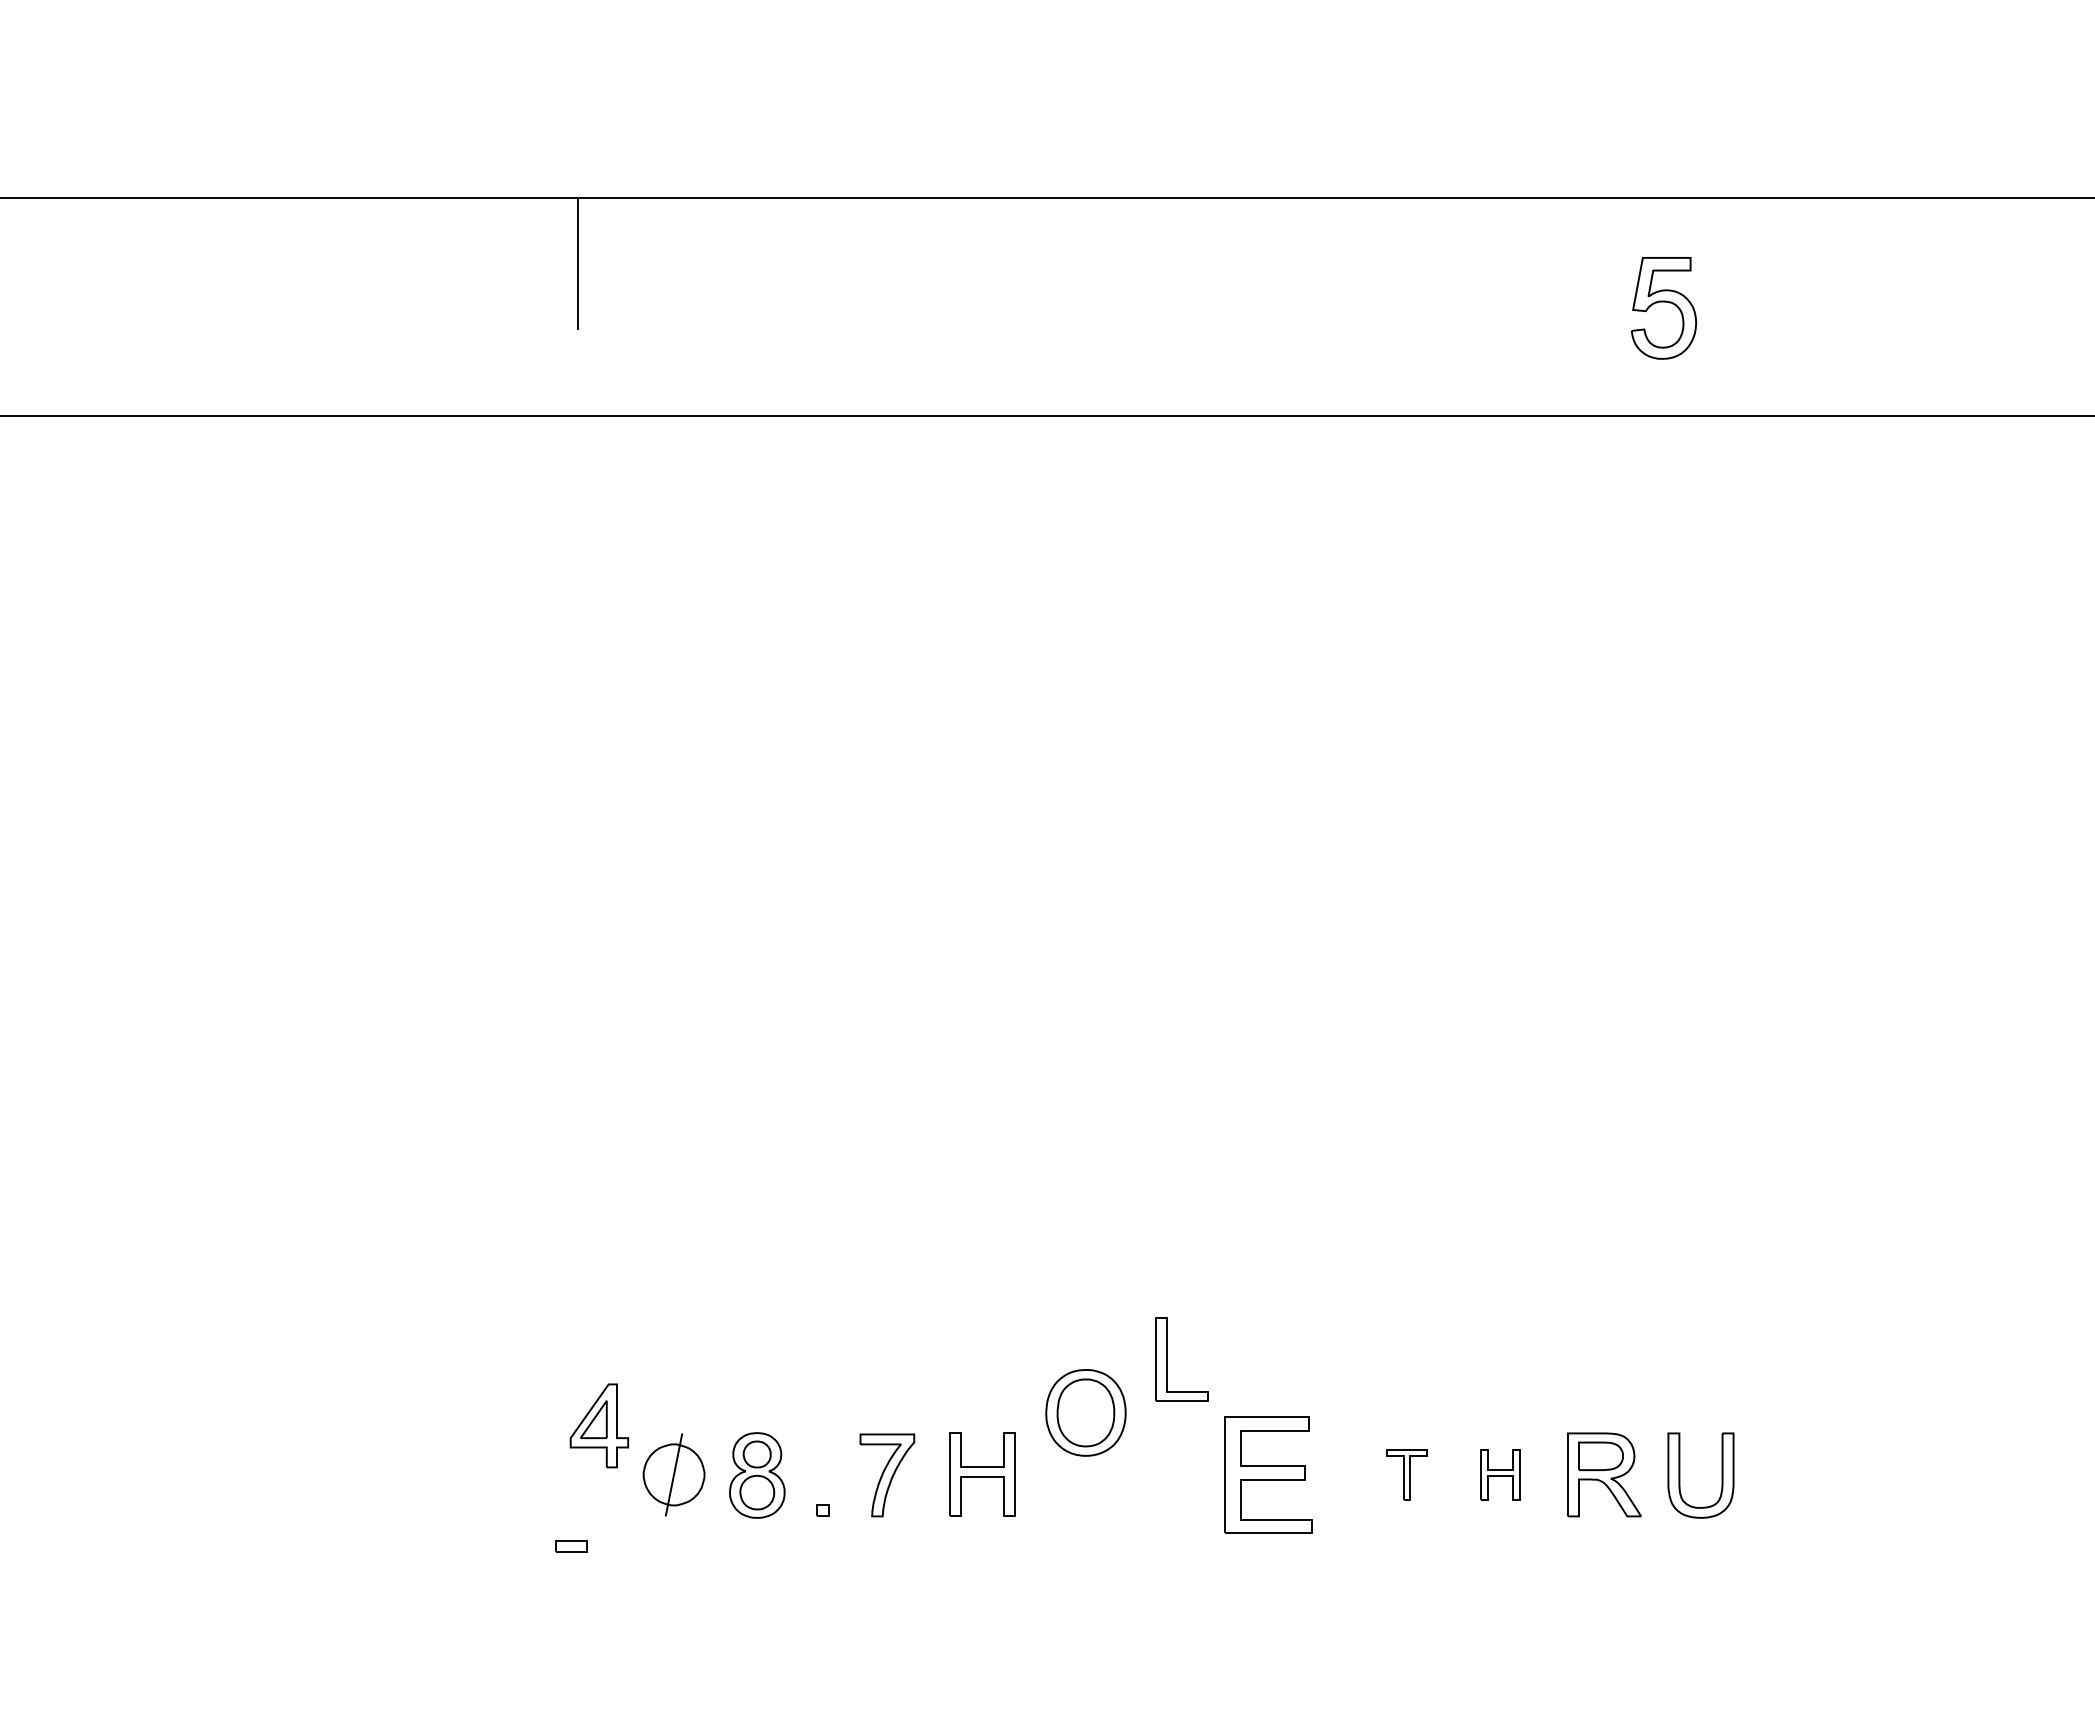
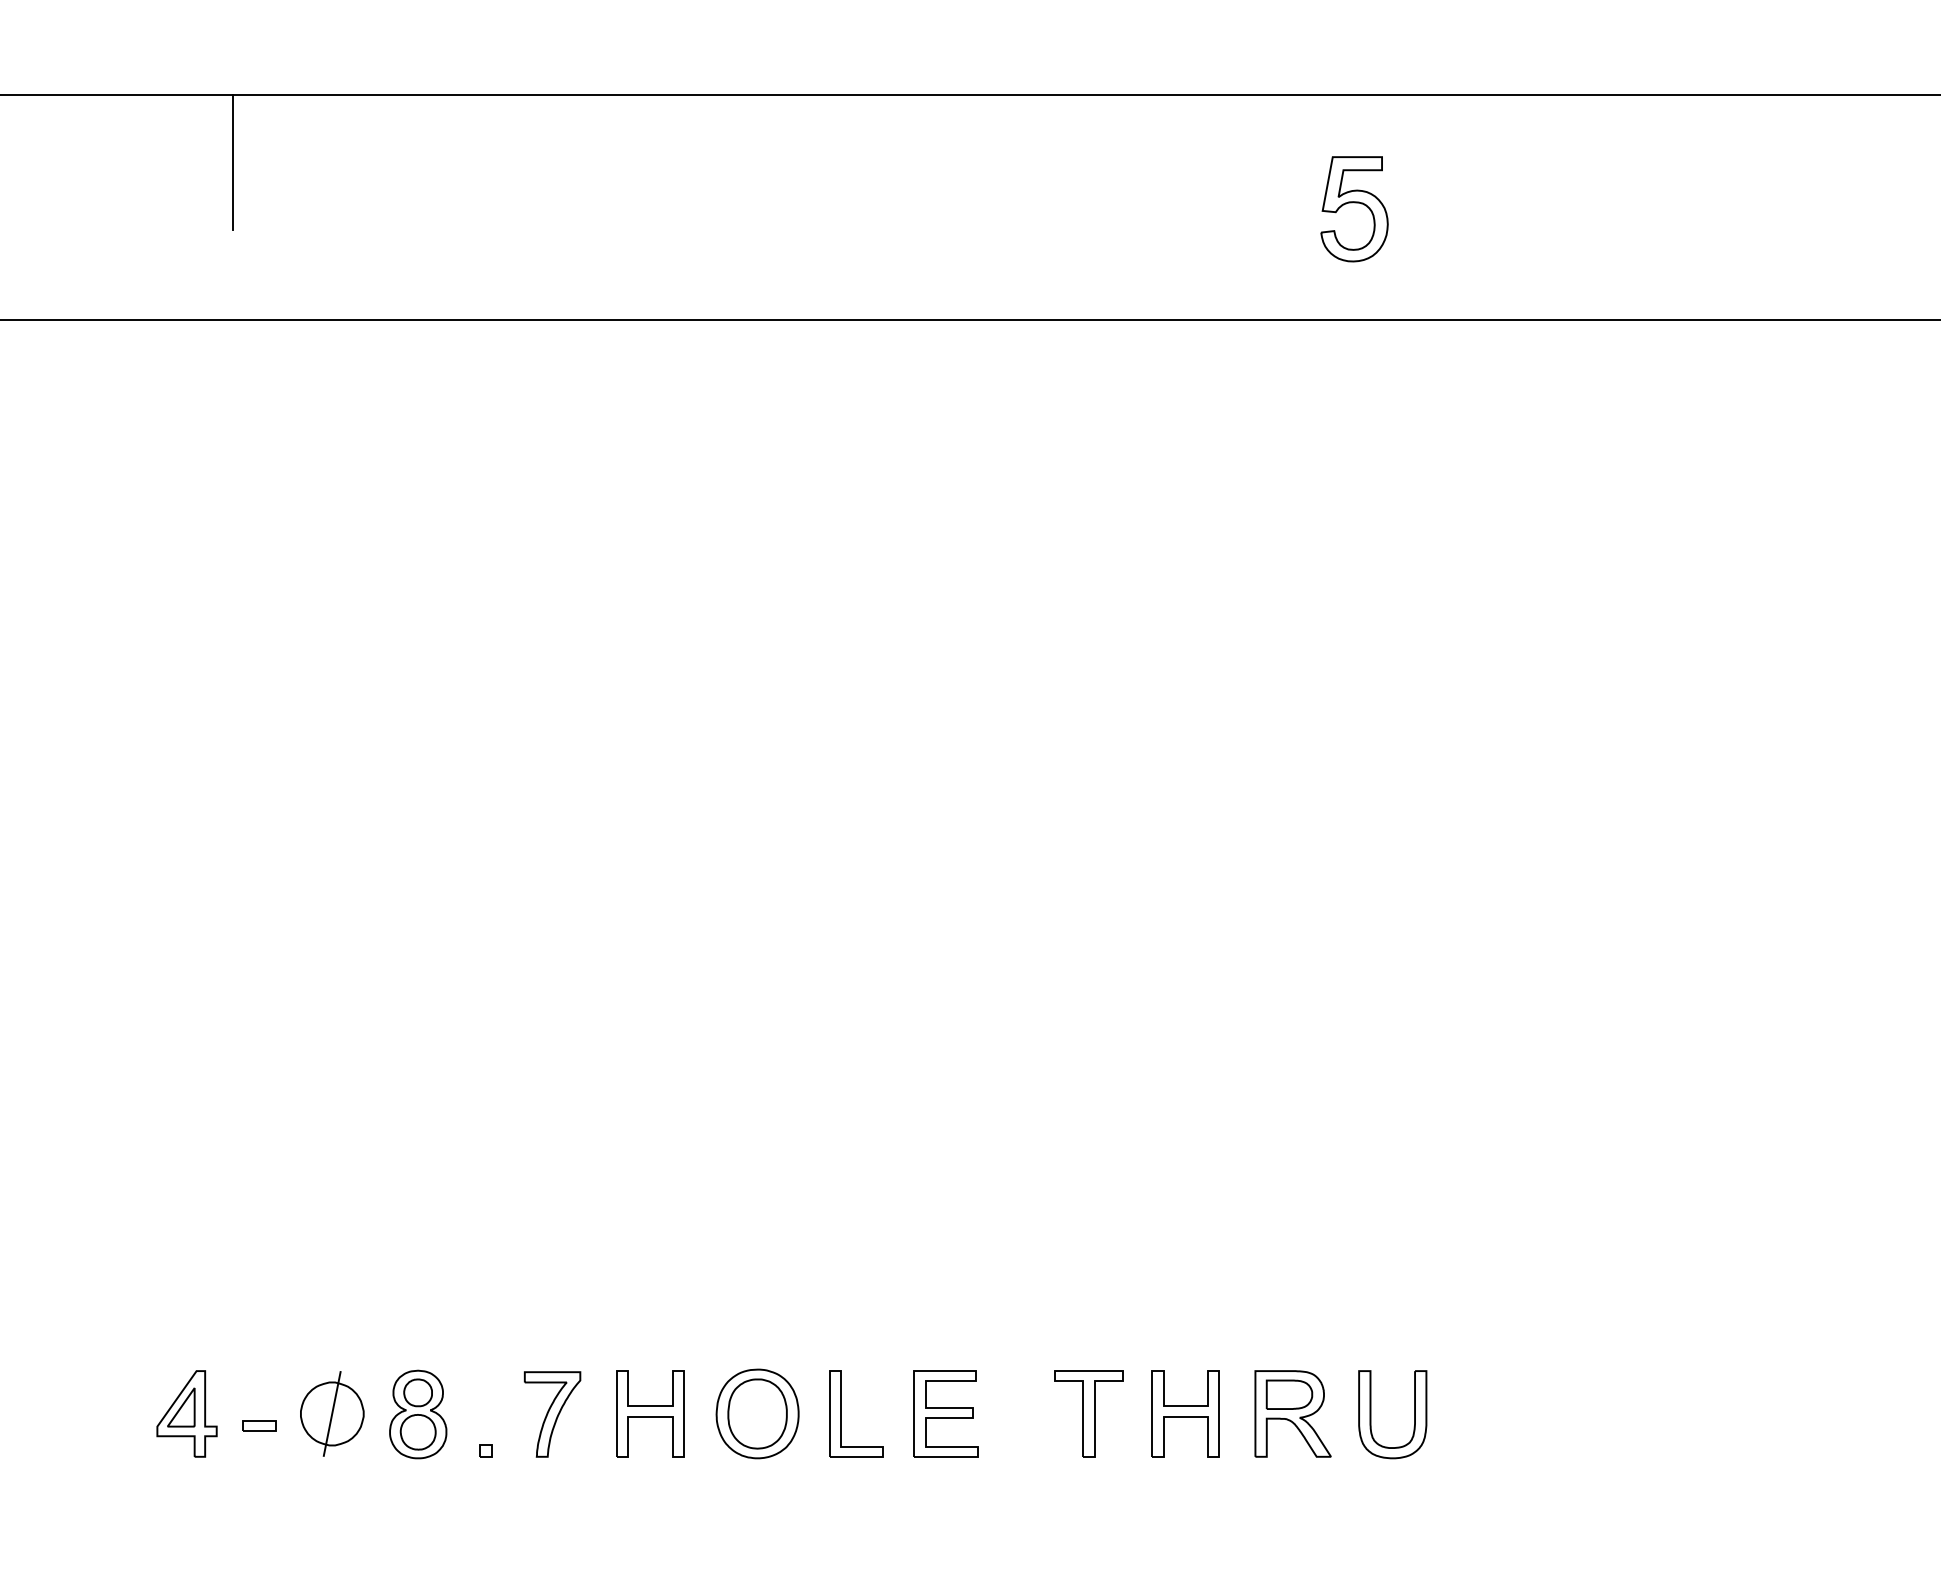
part: (1167, 1359) -> (841, 1413), moved
part: (1085, 1412) -> (757, 1413), moved
part: (599, 1425) -> (187, 1413), moved
part: (1268, 1474) -> (946, 1413), size x0.71
part: (1406, 1474) -> (1088, 1413), size x1.67
part: (1500, 1474) -> (1185, 1413), size x1.67
part: (571, 1546) -> (259, 1425), moved

